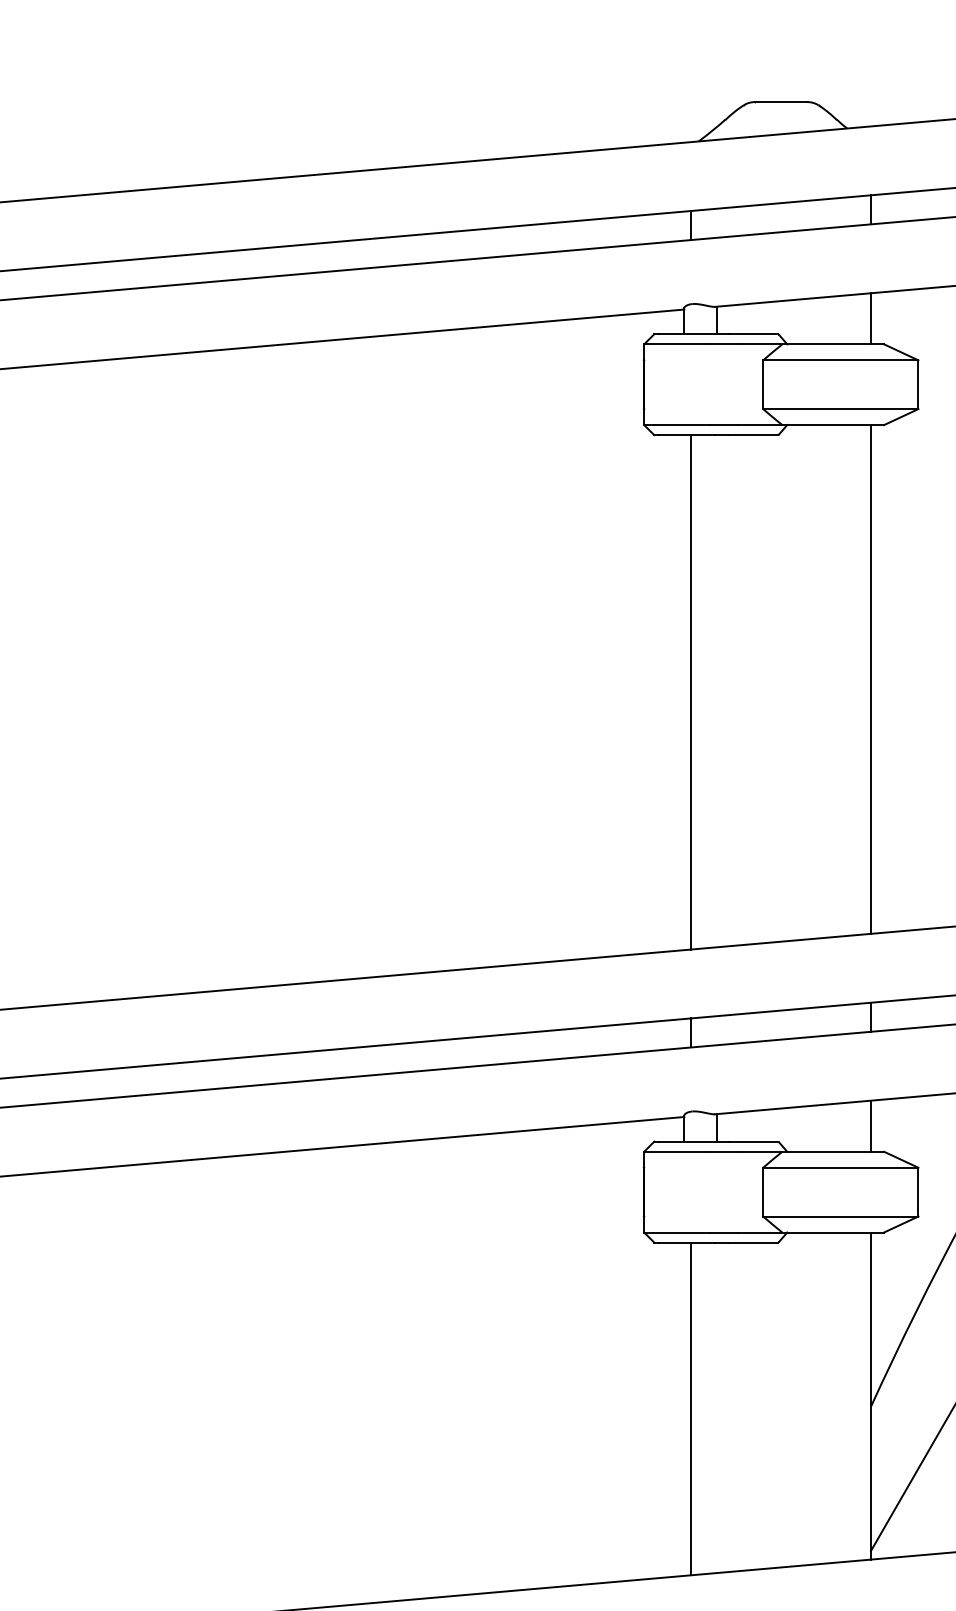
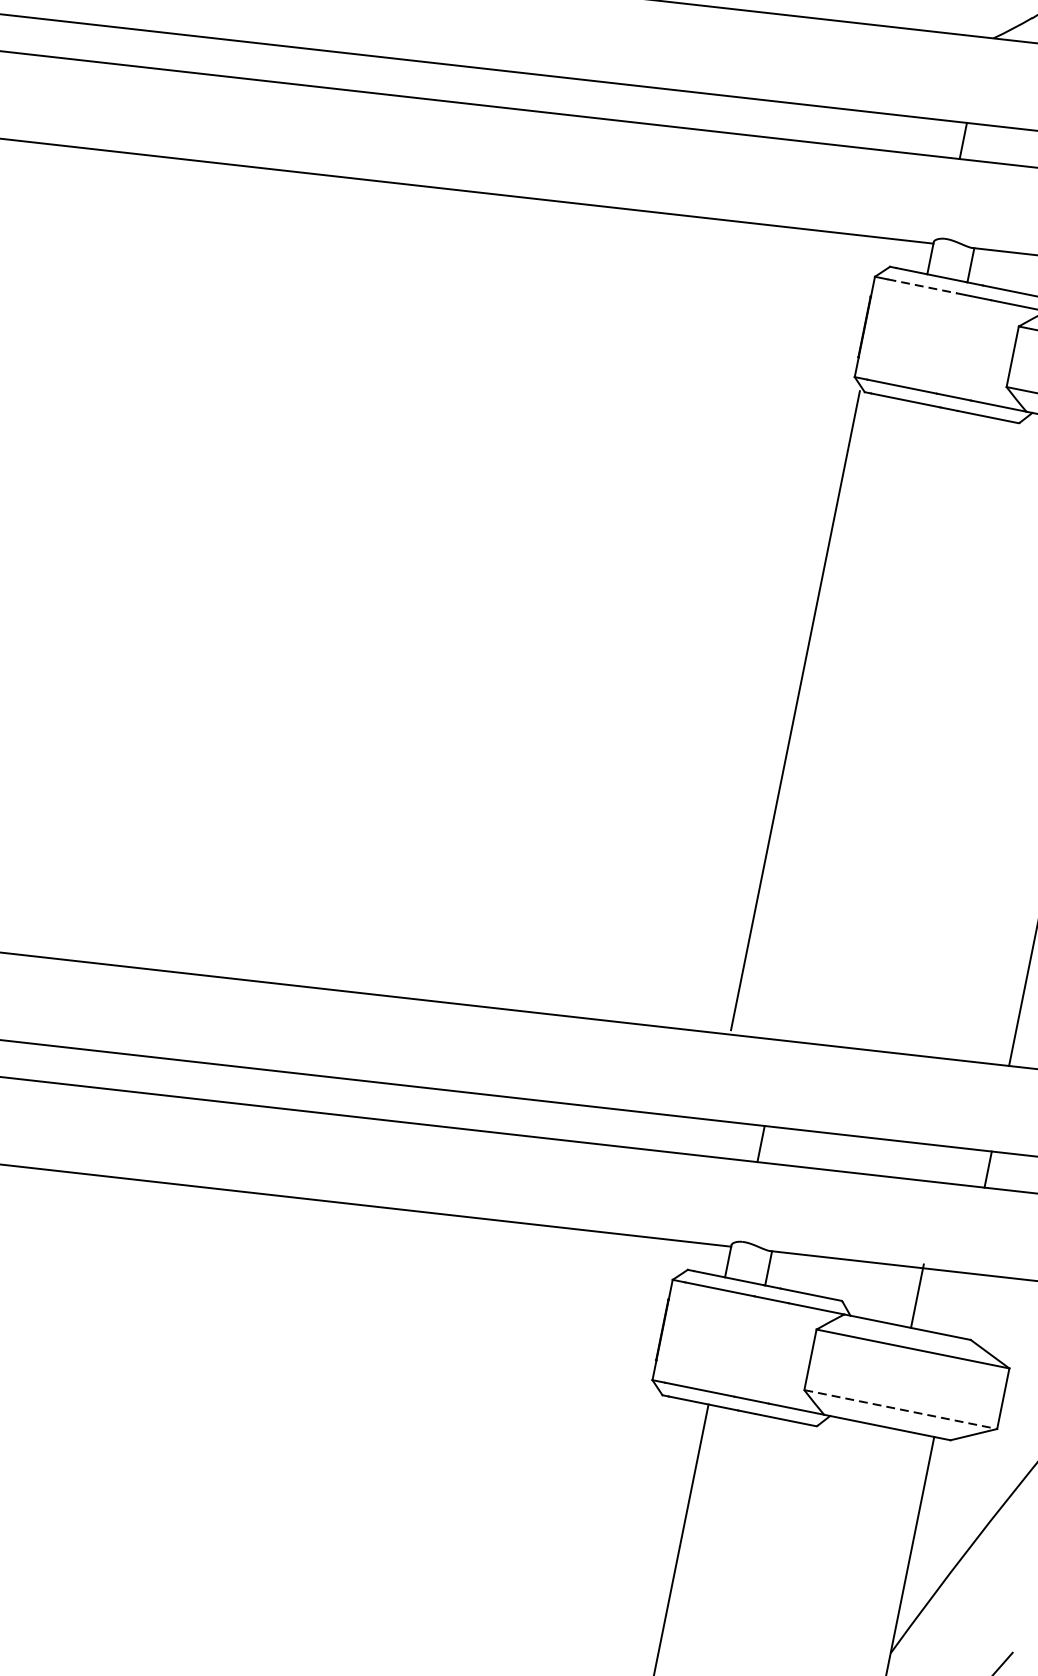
line: (682, 344) -> (922, 286), solid -> dashed
line: (691, 692) -> (795, 710), moved
line: (871, 1125) -> (918, 1295), moved
line: (840, 1216) -> (900, 1409), solid -> dashed

